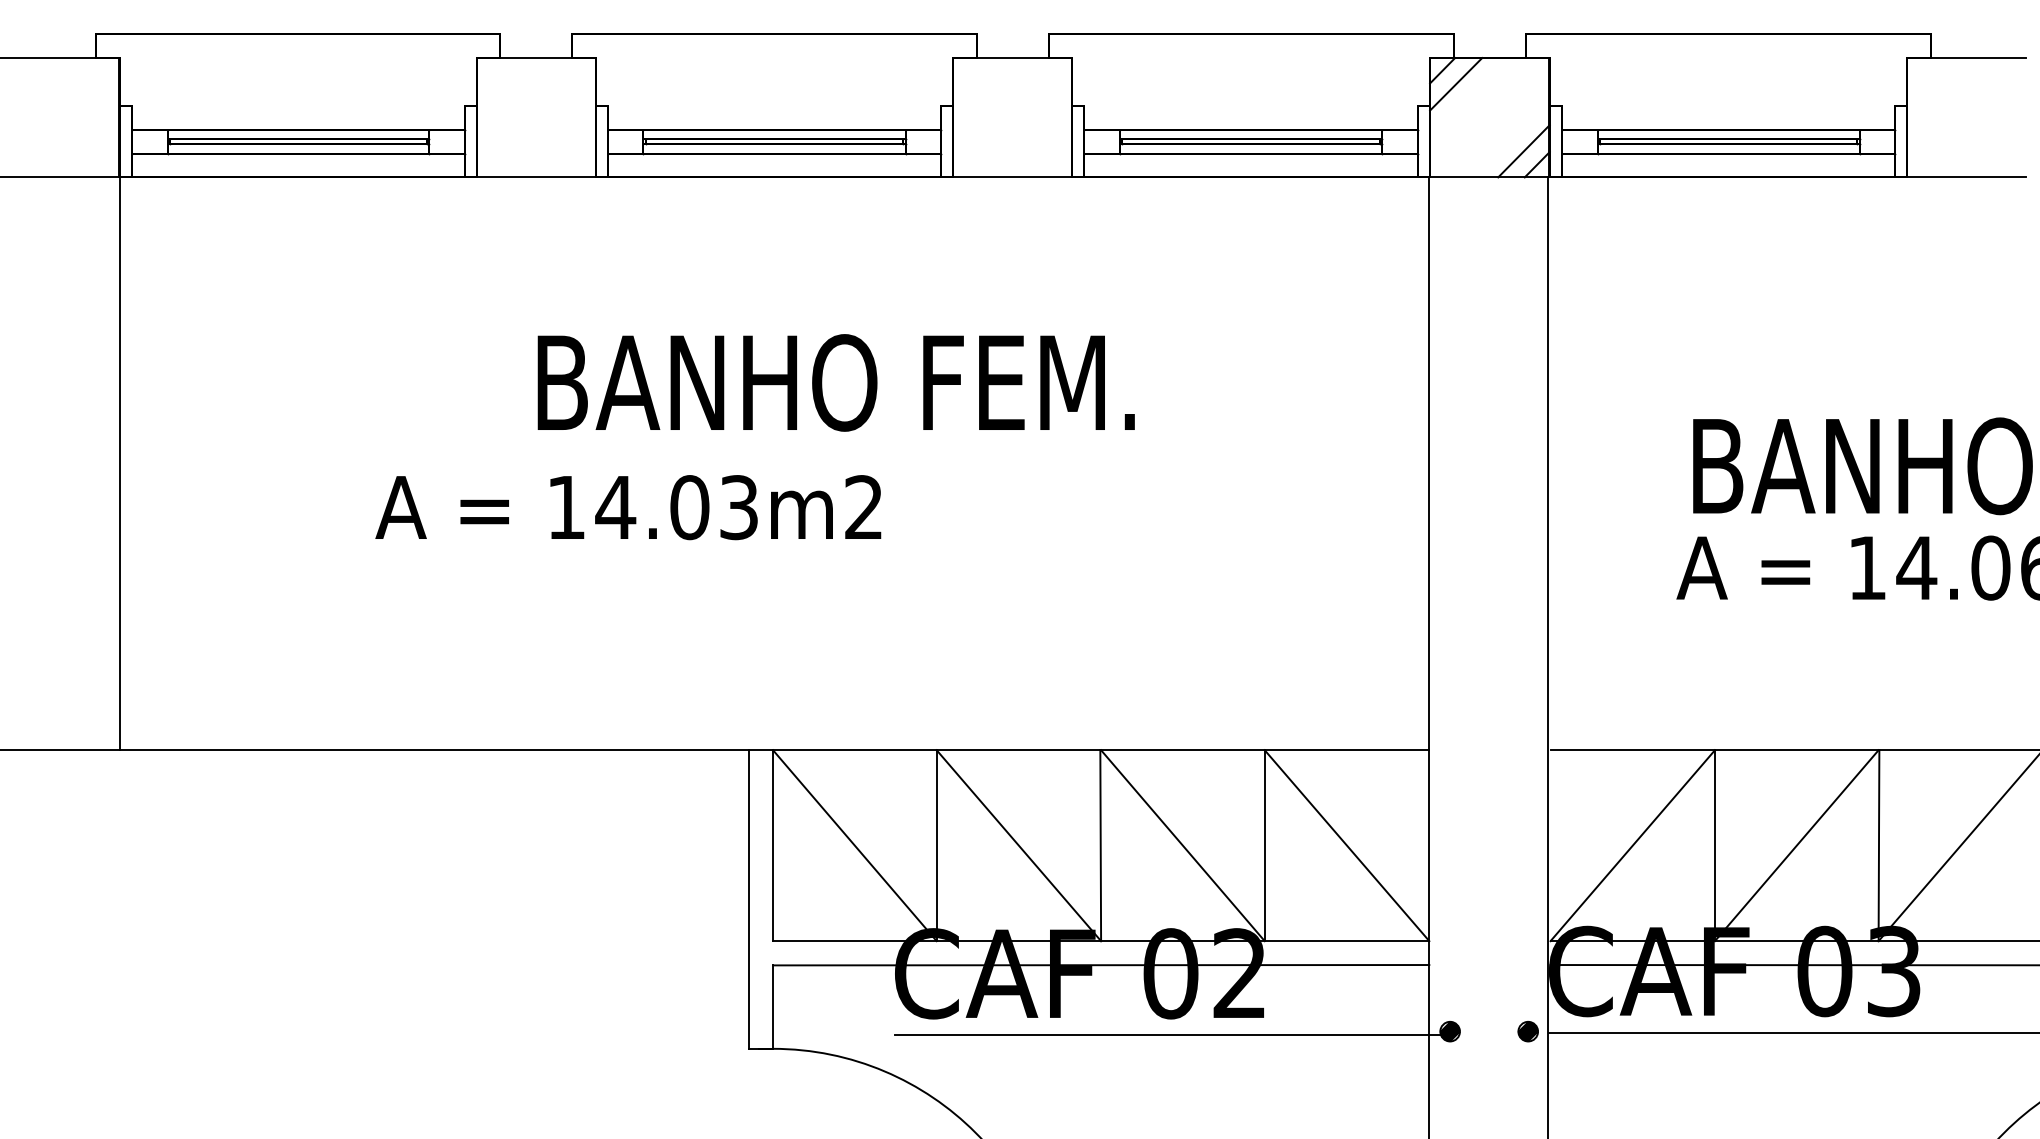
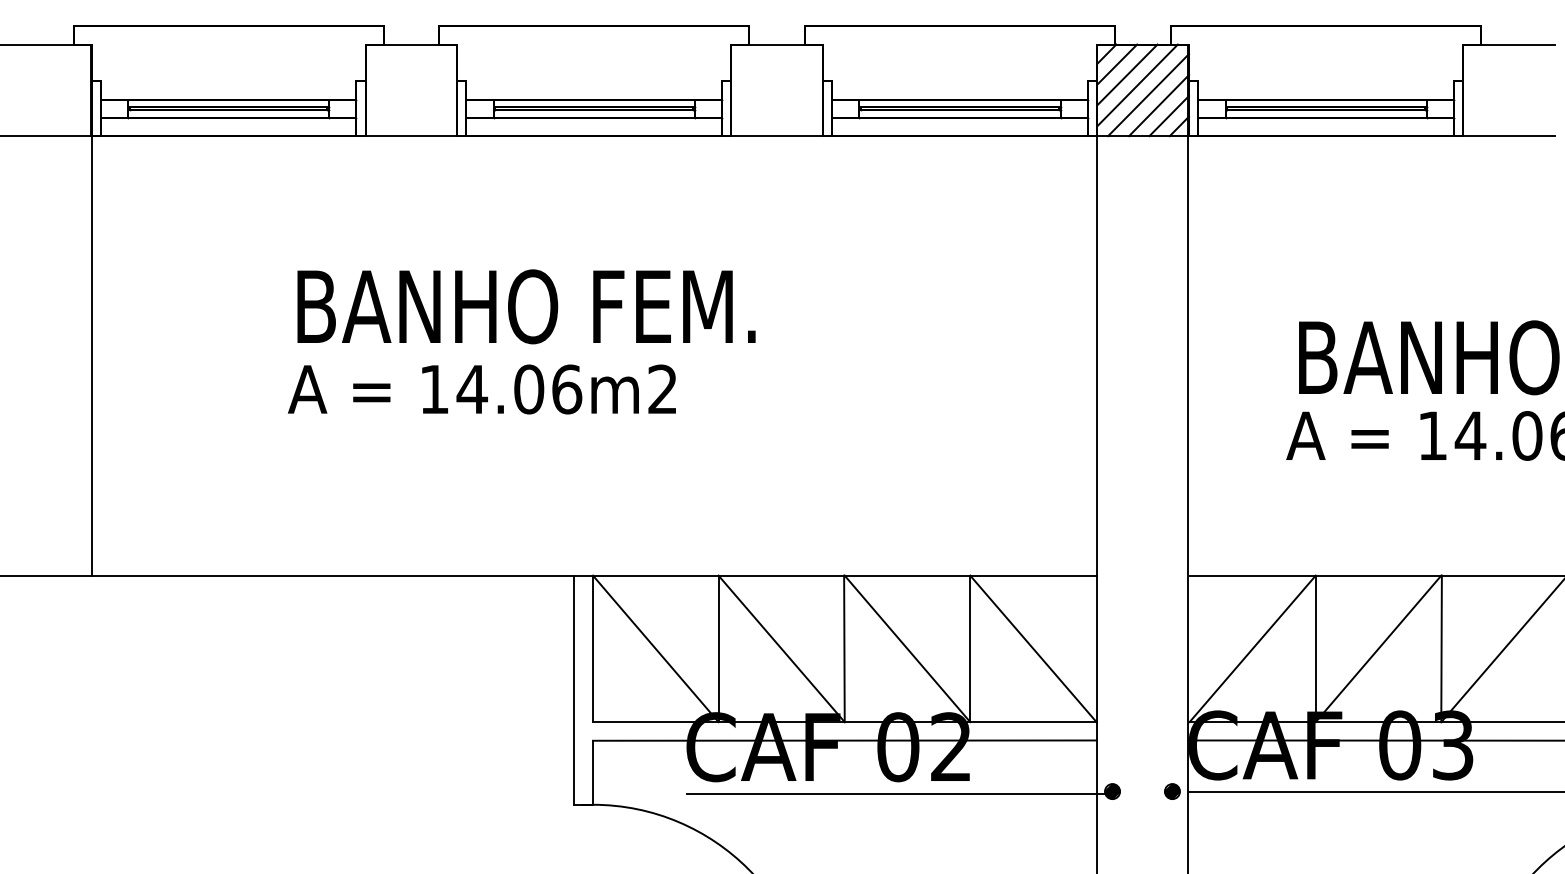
line: (1469, 97) -> (1127, 74), added
line: (1482, 111) -> (1137, 85), added
line: (1497, 124) -> (1148, 95), added
line: (1511, 137) -> (1159, 105), added
text: (836, 382) -> (526, 306), moved
text: (739, 507) -> (567, 389), 14.03m2 -> 14.06m2

